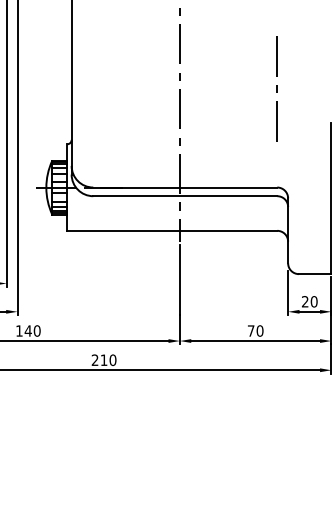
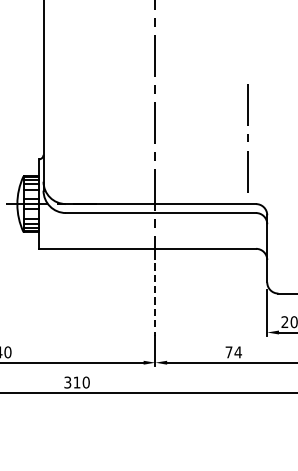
line: (276, 88) -> (246, 137), moved
line: (179, 280) -> (154, 300), solid -> dashed
text: (259, 330) -> (237, 351), 70 -> 74
text: (94, 360) -> (67, 382), 210 -> 310

